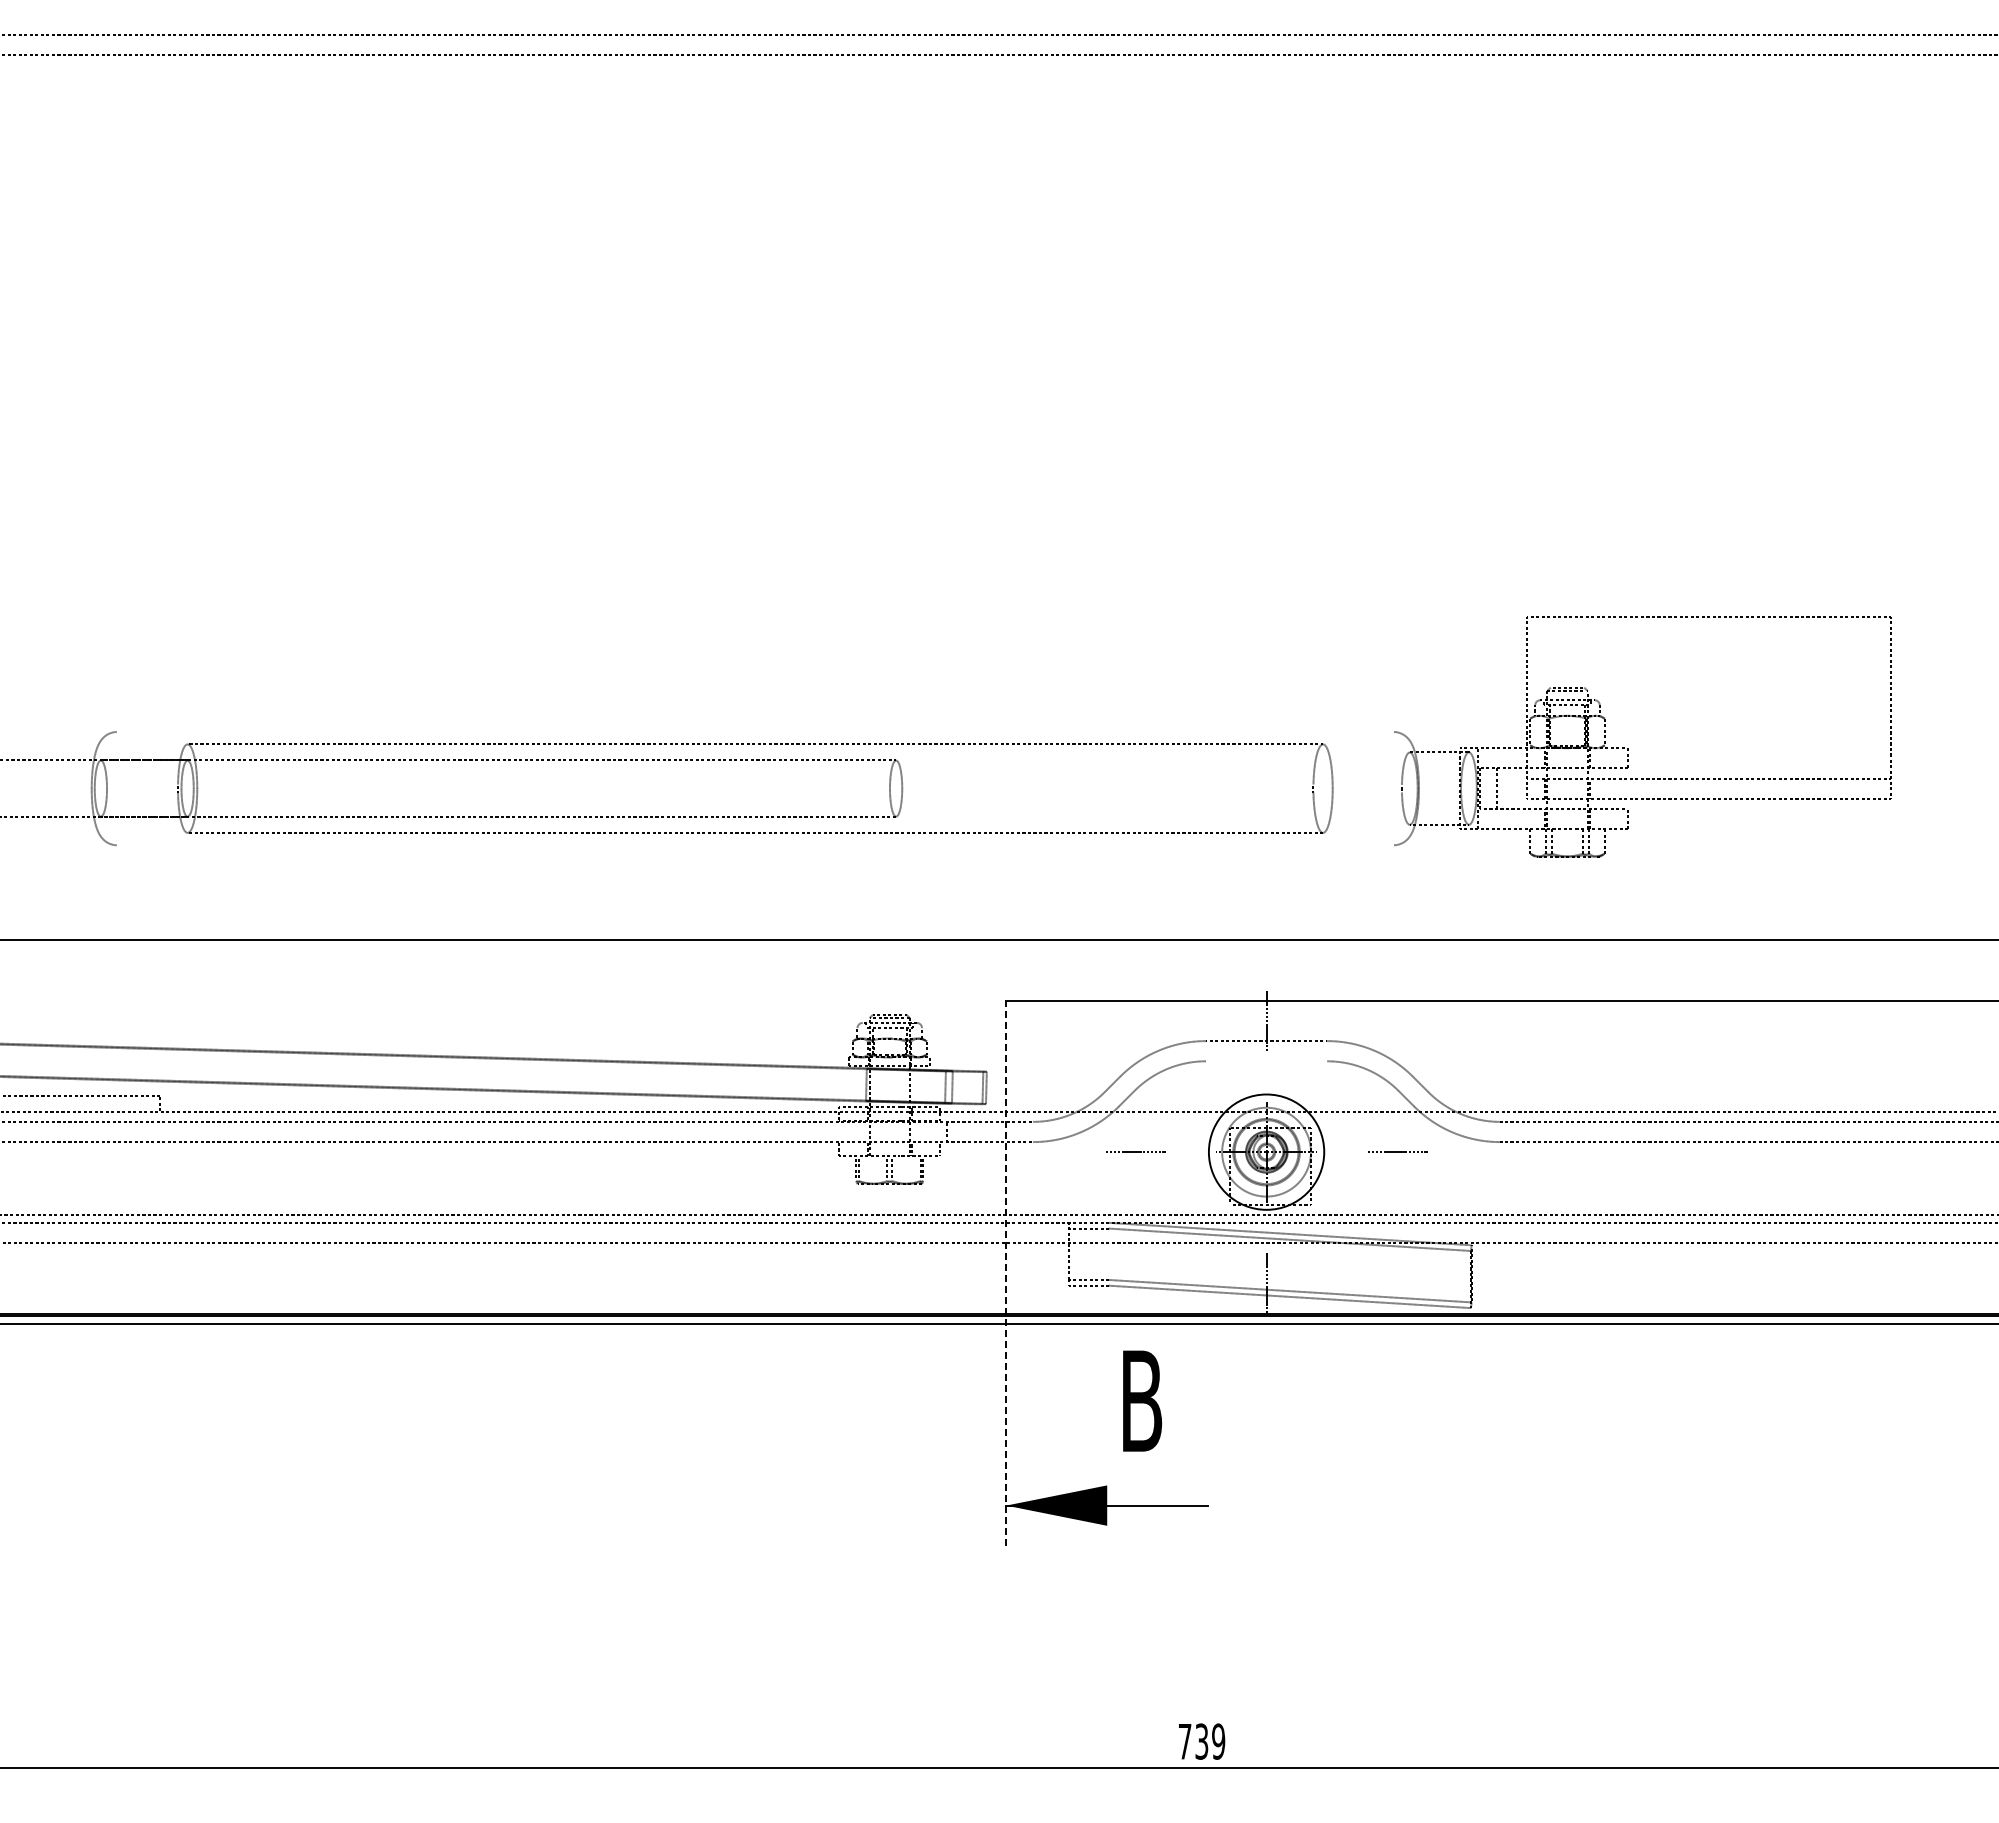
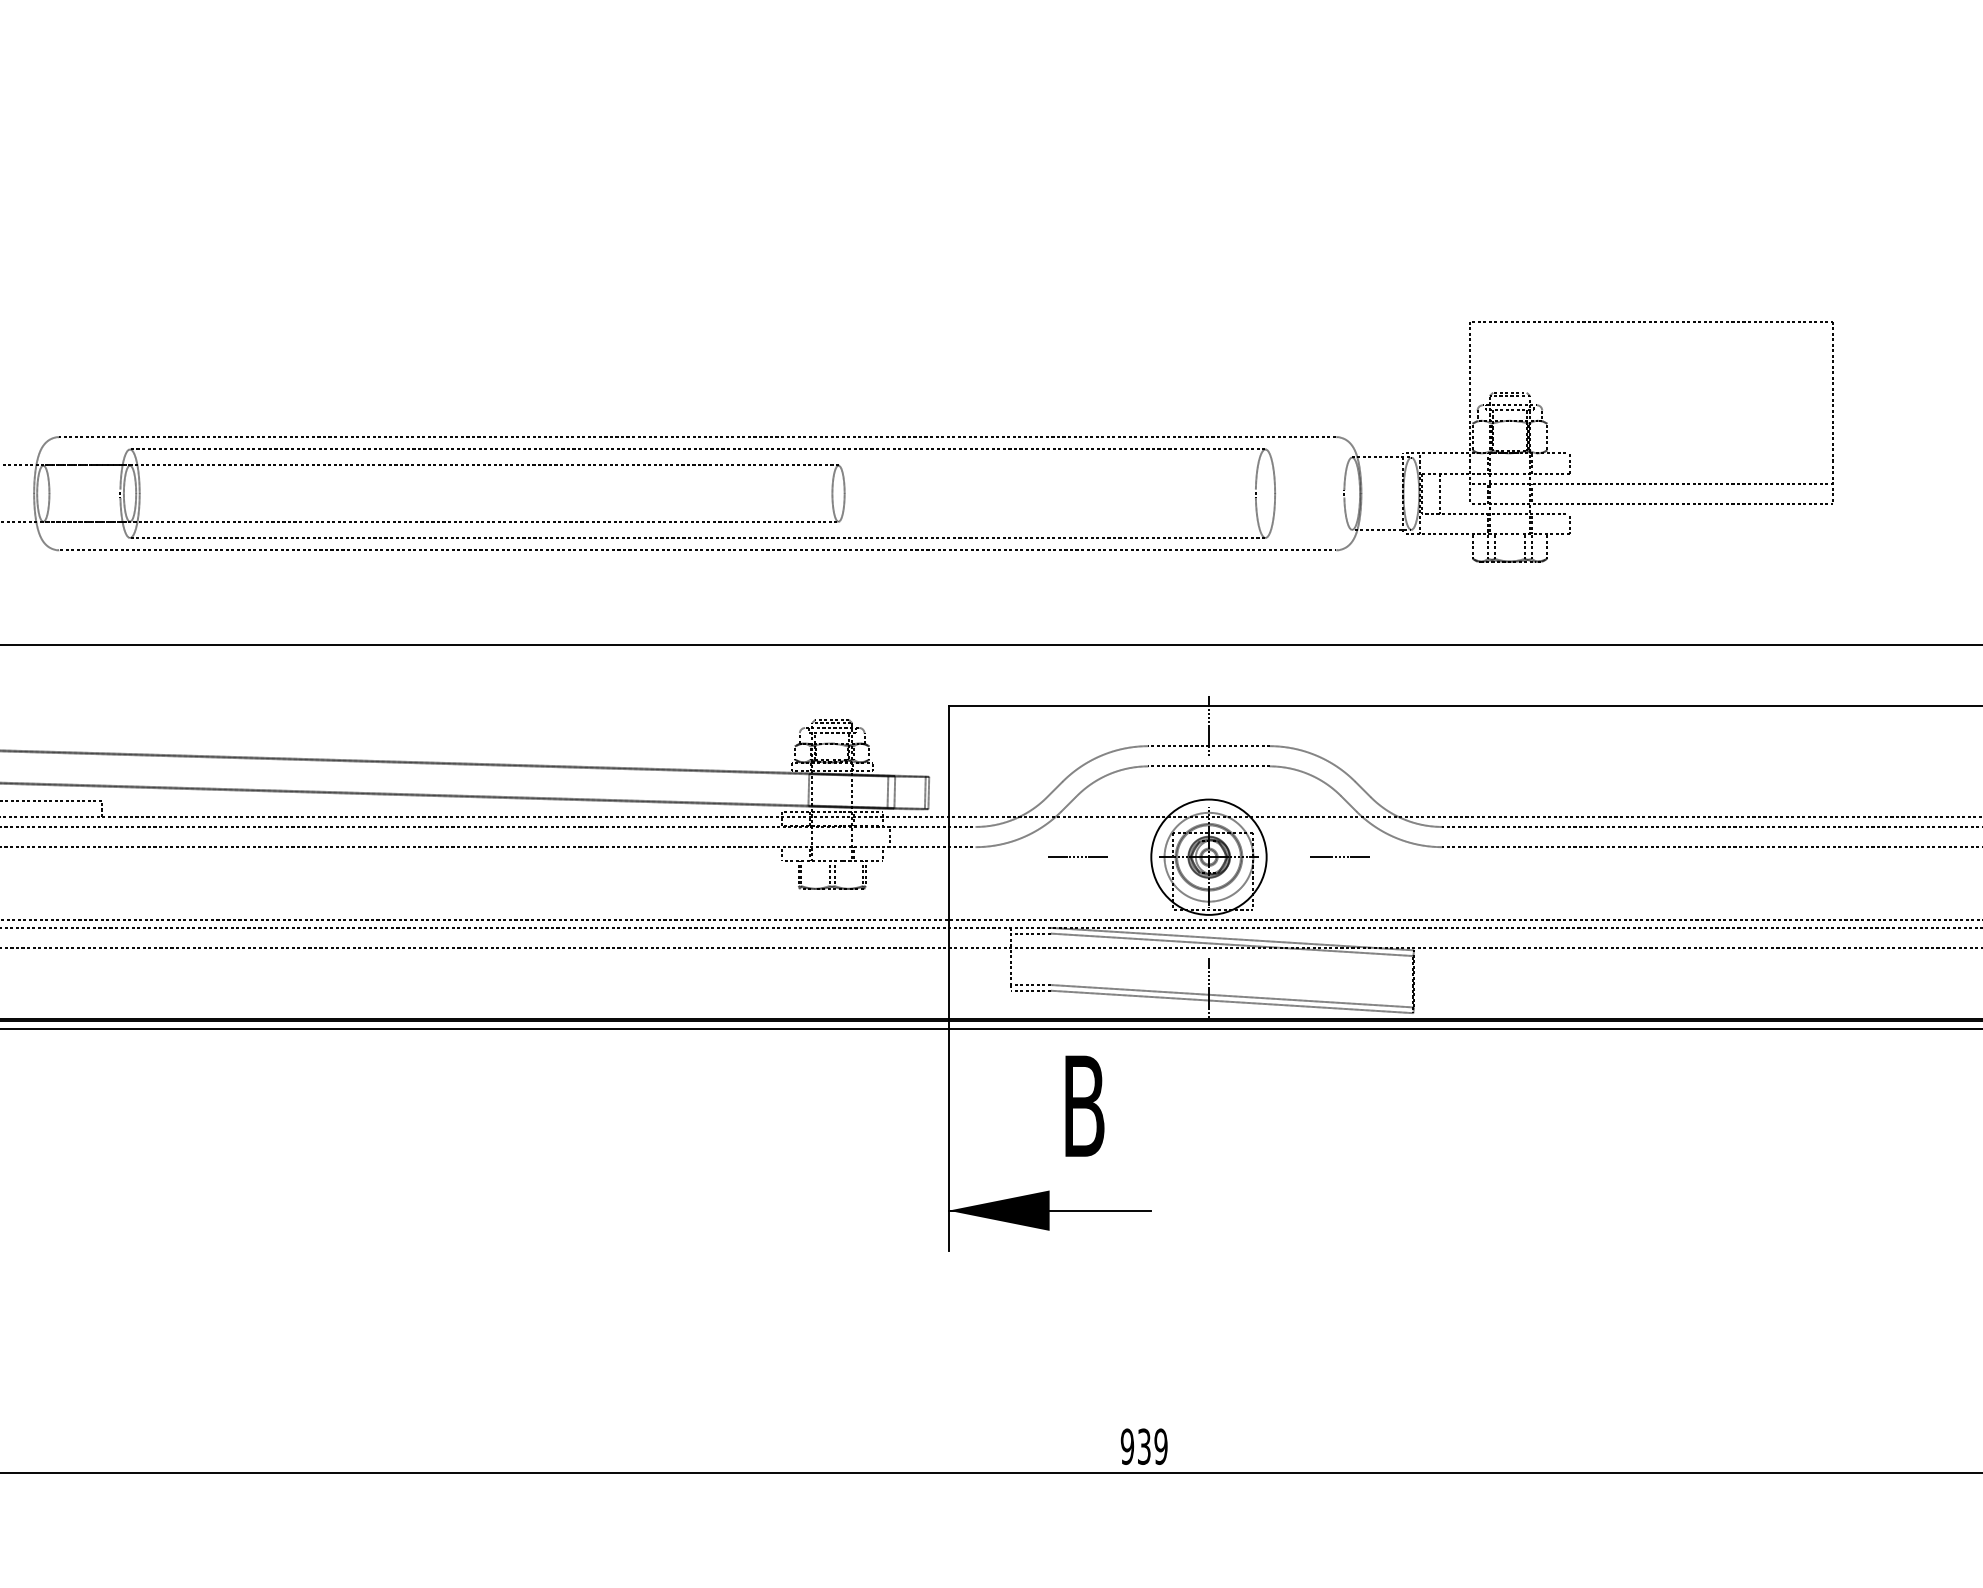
line: (755, 732) -> (697, 437), added
line: (755, 845) -> (697, 550), added
line: (1266, 1061) -> (1208, 766), added
line: (1006, 1273) -> (948, 978), dashed -> solid
text: (1184, 1741) -> (1126, 1446), 739 -> 939

